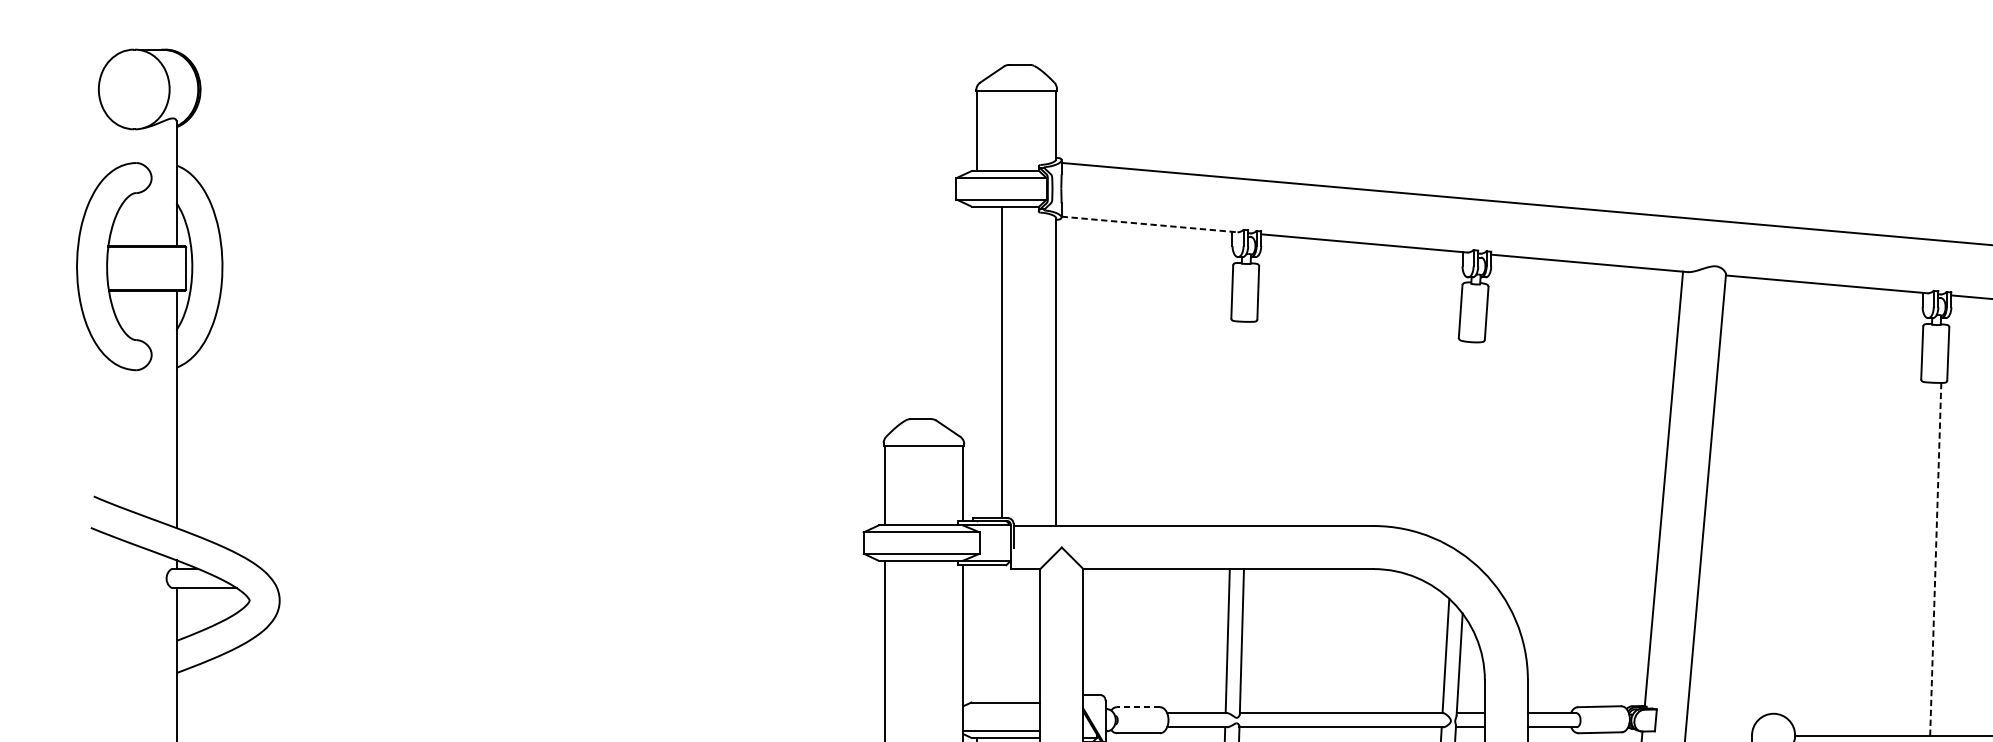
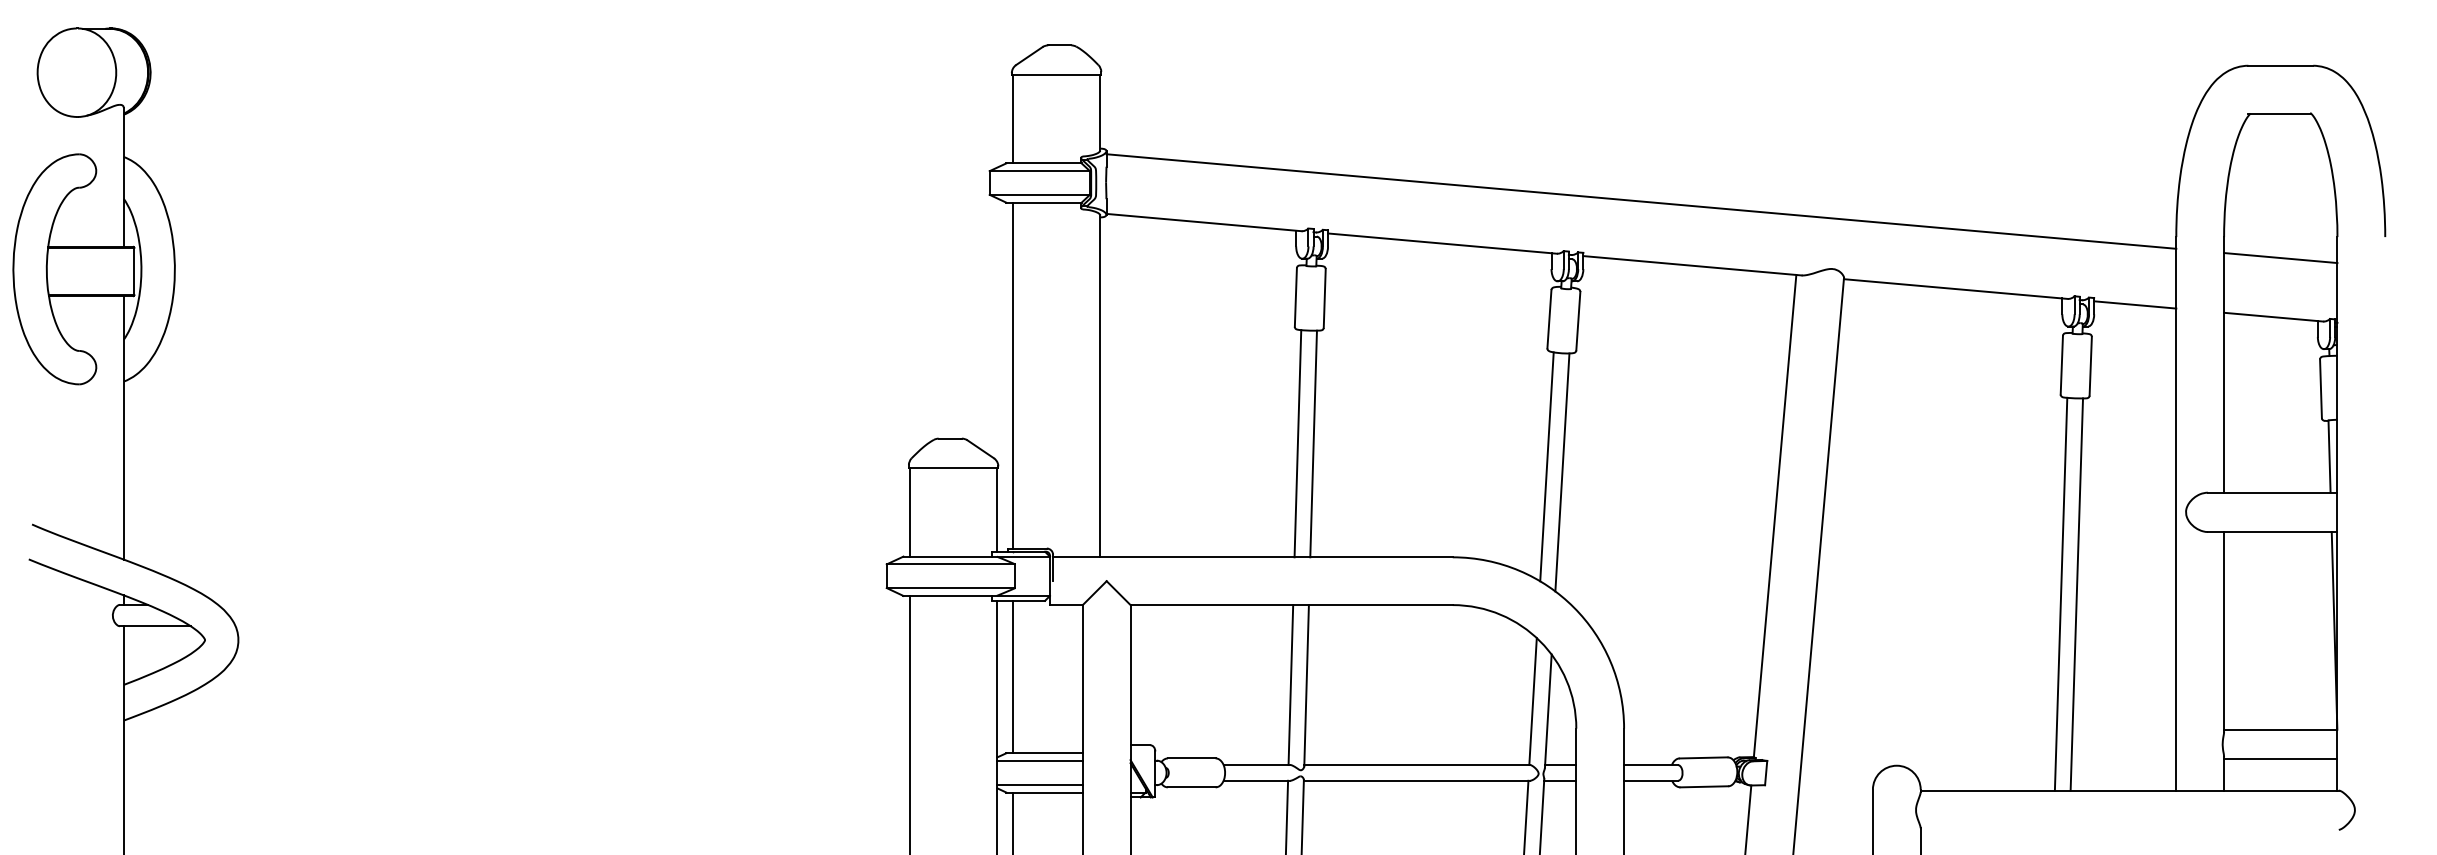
line: (1149, 224) -> (1204, 222), dashed -> solid
line: (1001, 362) -> (1012, 375), moved
line: (1233, 423) -> (1297, 443), added
line: (1248, 423) -> (1313, 443), added
line: (1458, 444) -> (1546, 466), added
line: (1472, 449) -> (1562, 472), added
line: (1921, 558) -> (2060, 593), added
line: (1935, 560) -> (2076, 595), dashed -> solid
line: (976, 633) -> (1012, 676), added
line: (1138, 707) -> (1191, 758), dashed -> solid
line: (1001, 709) -> (1039, 761), added

